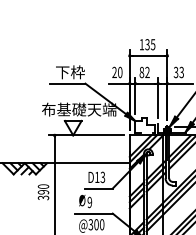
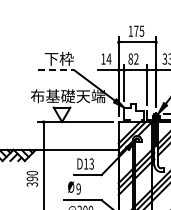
text: (147, 44) -> (136, 31), 135 -> 175
text: (117, 72) -> (106, 59), 20 -> 14
line: (67, 83) -> (56, 70), solid -> dashed

